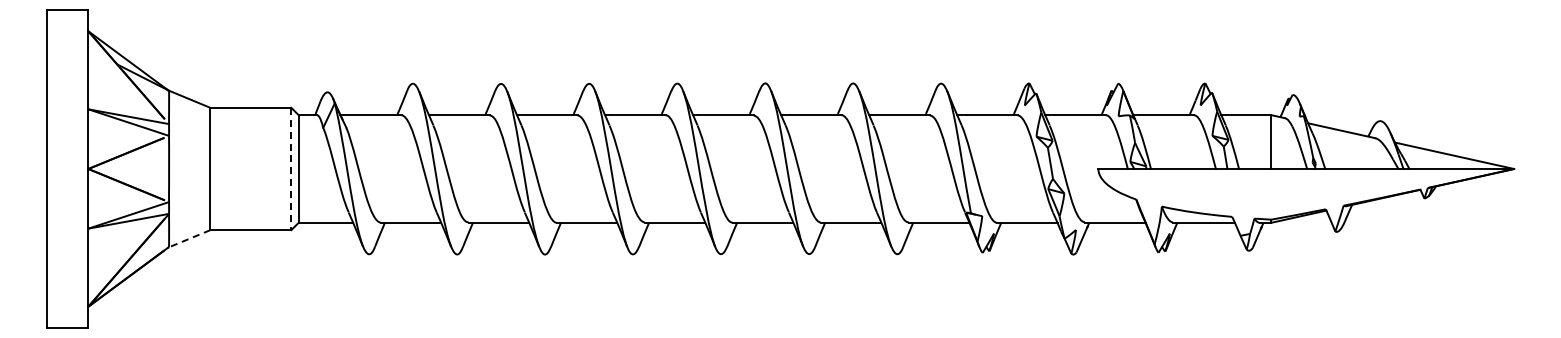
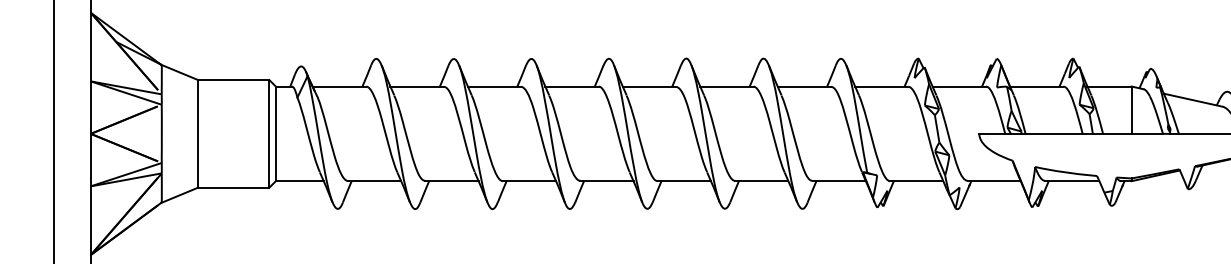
line: (291, 169) -> (269, 134), dashed -> solid
line: (189, 238) -> (179, 195), dashed -> solid

